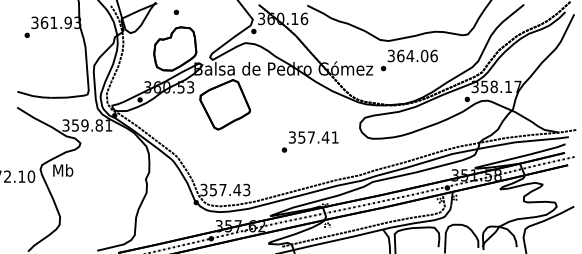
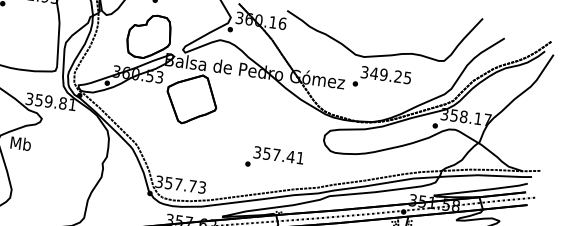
text: (416, 55) -> (390, 75), 364.06 -> 349.25
text: (309, 141) -> (274, 158), moved
text: (237, 190) -> (192, 186), 357.43 -> 357.73

